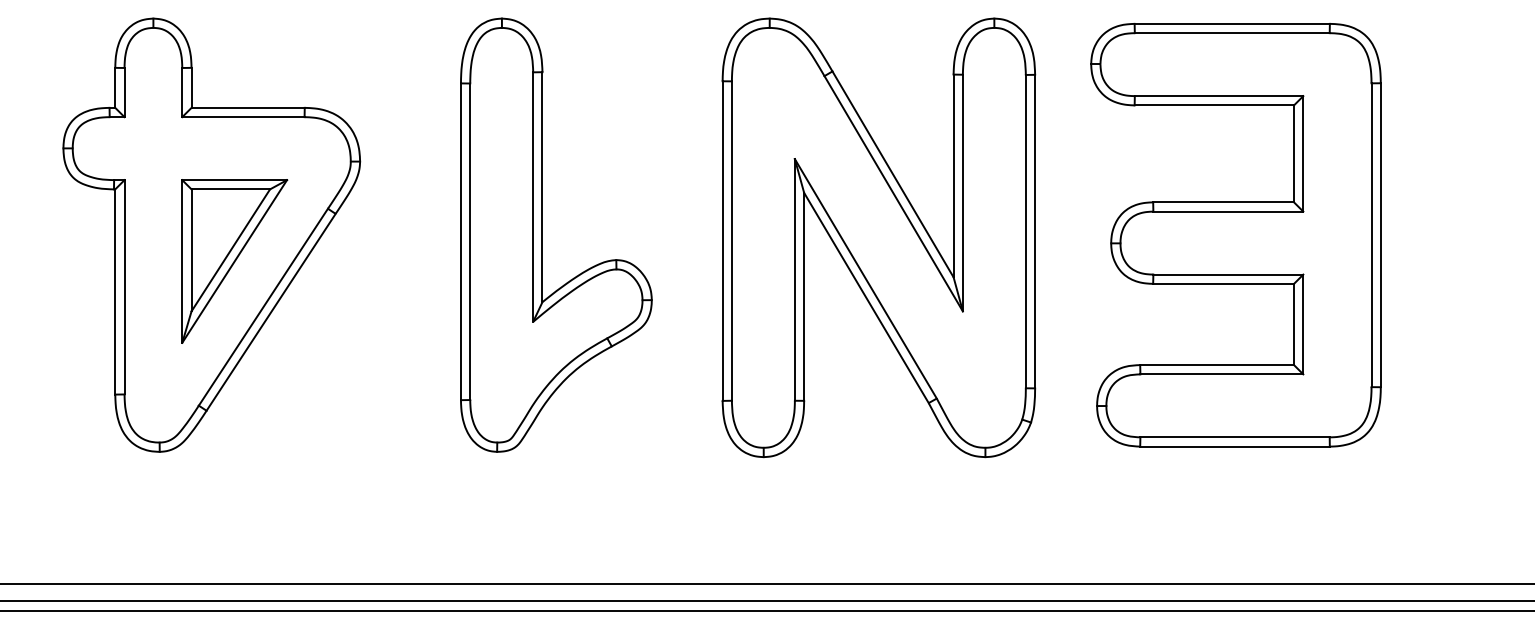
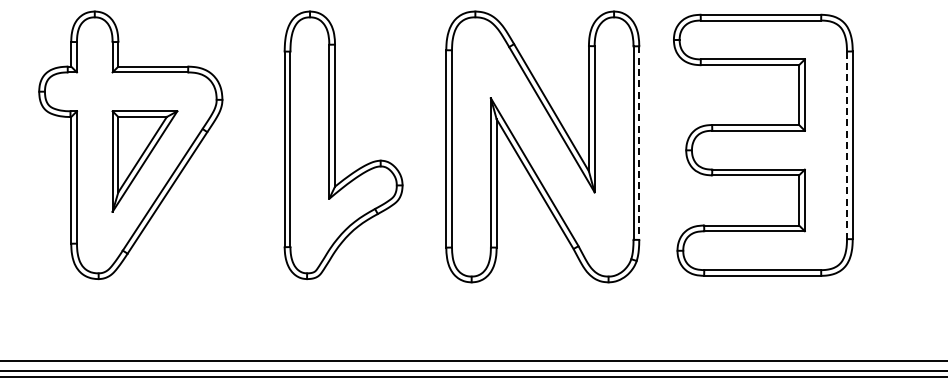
line: (1035, 232) -> (639, 143), solid -> dashed
line: (1372, 235) -> (847, 145), solid -> dashed

